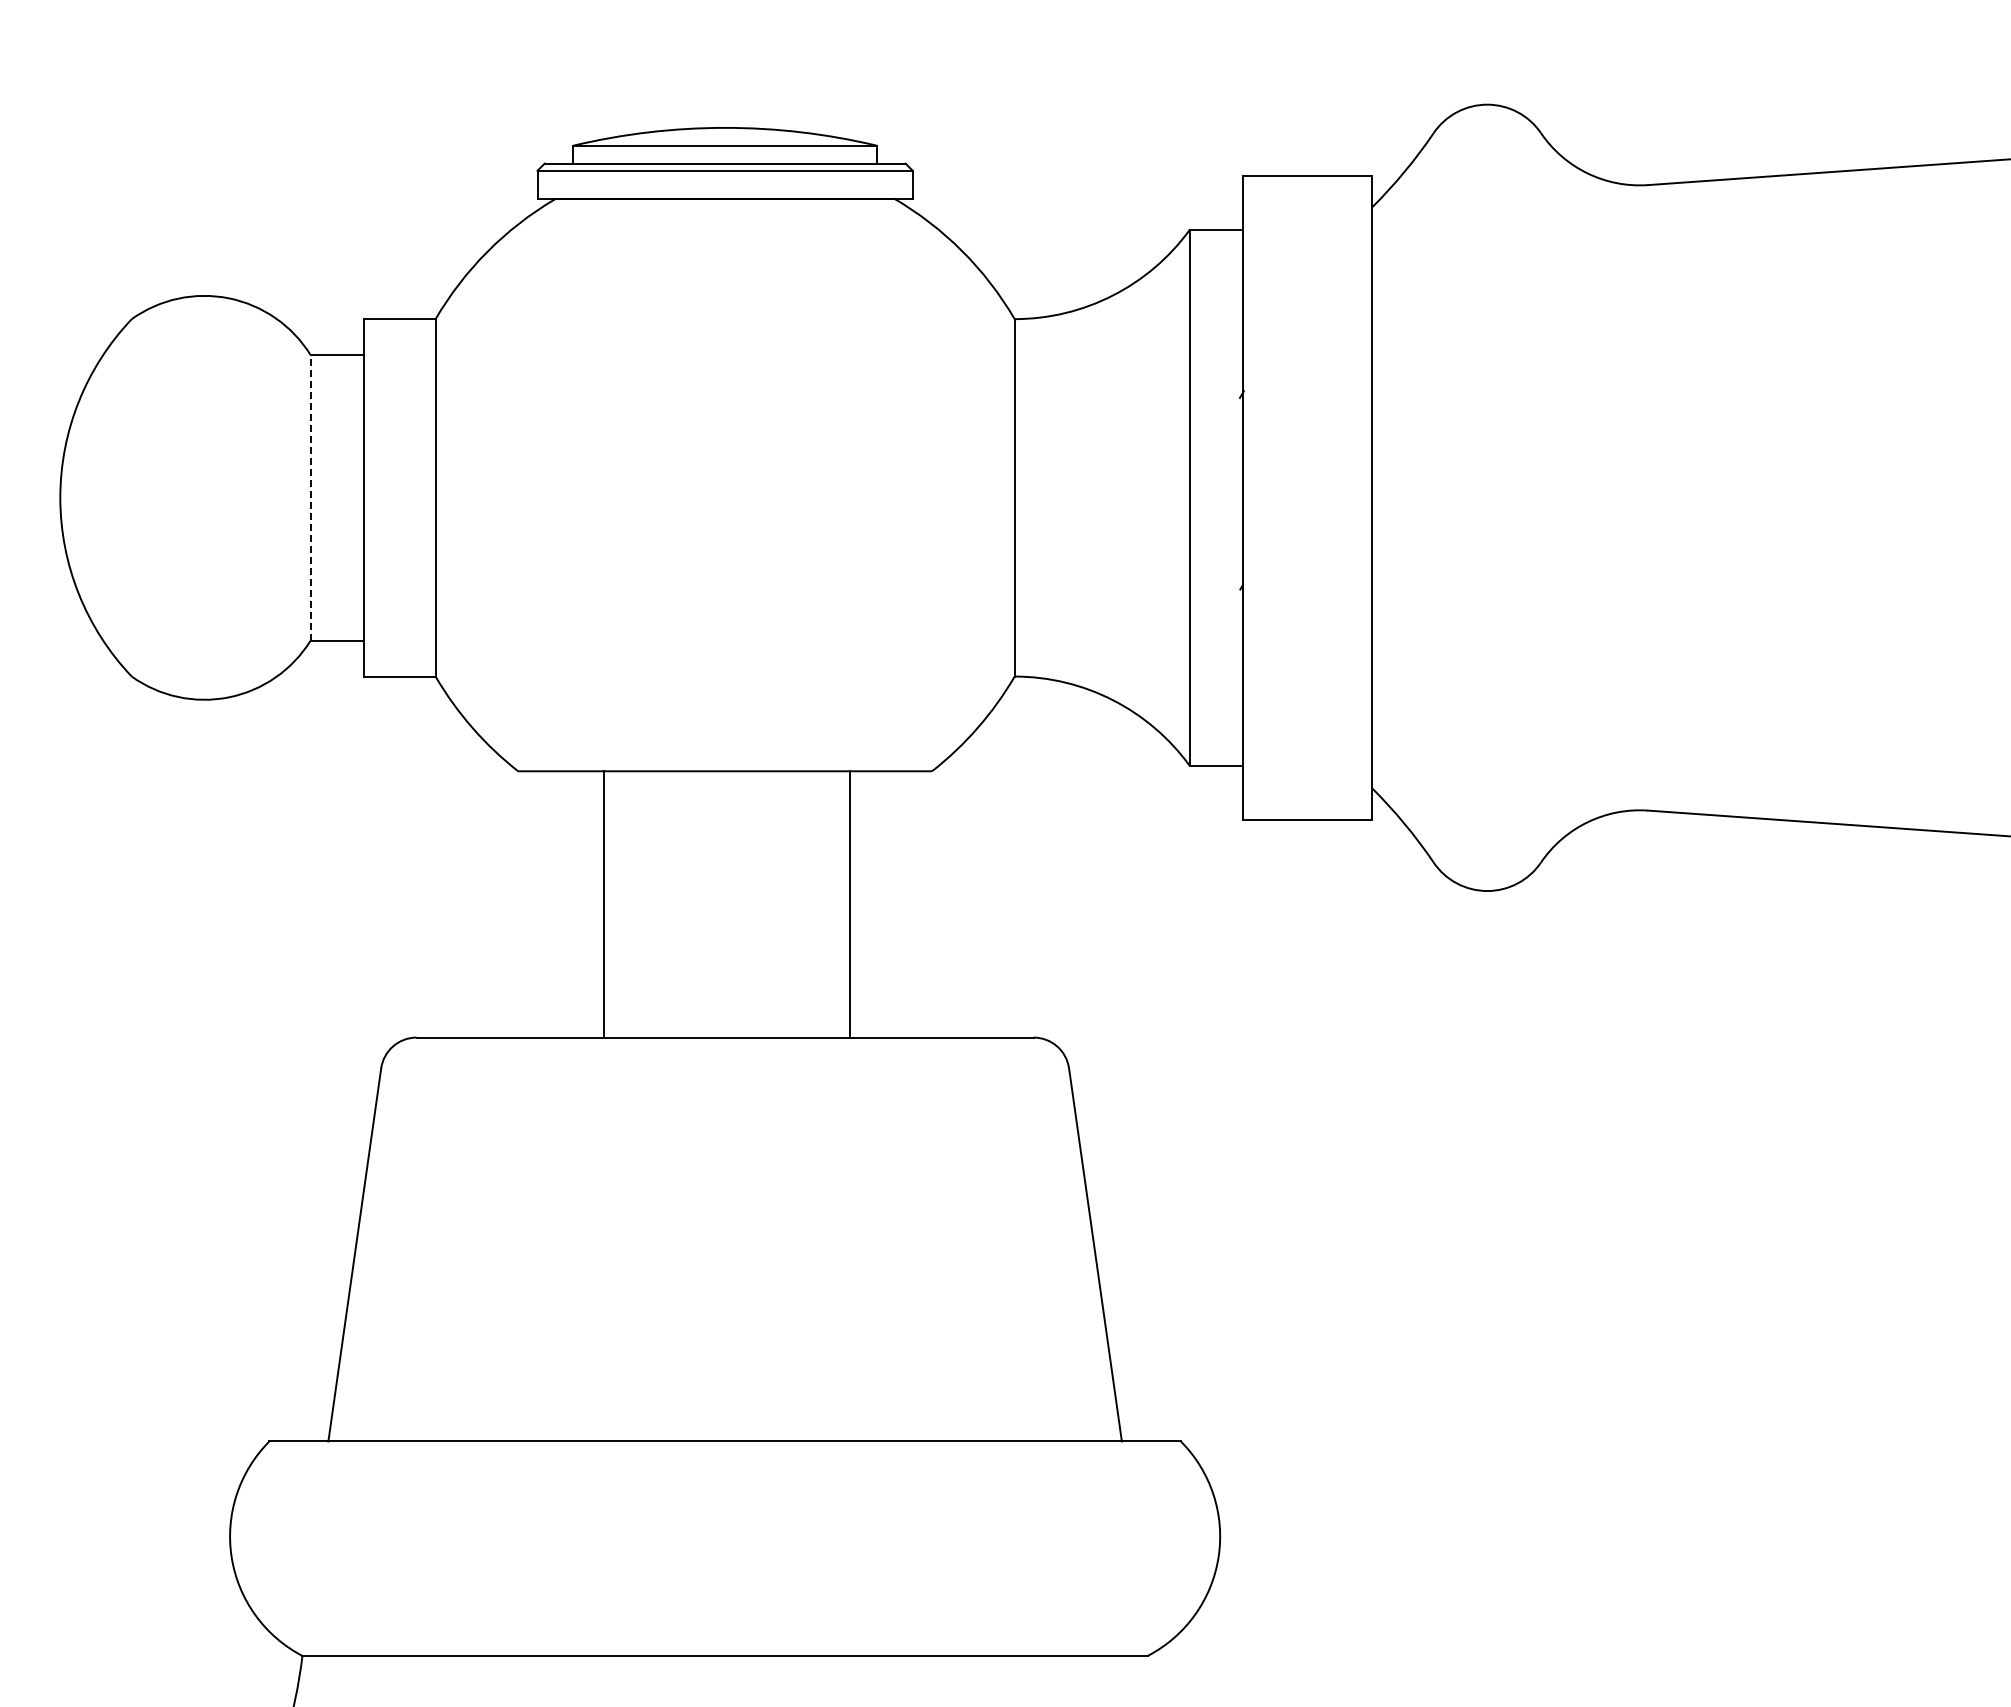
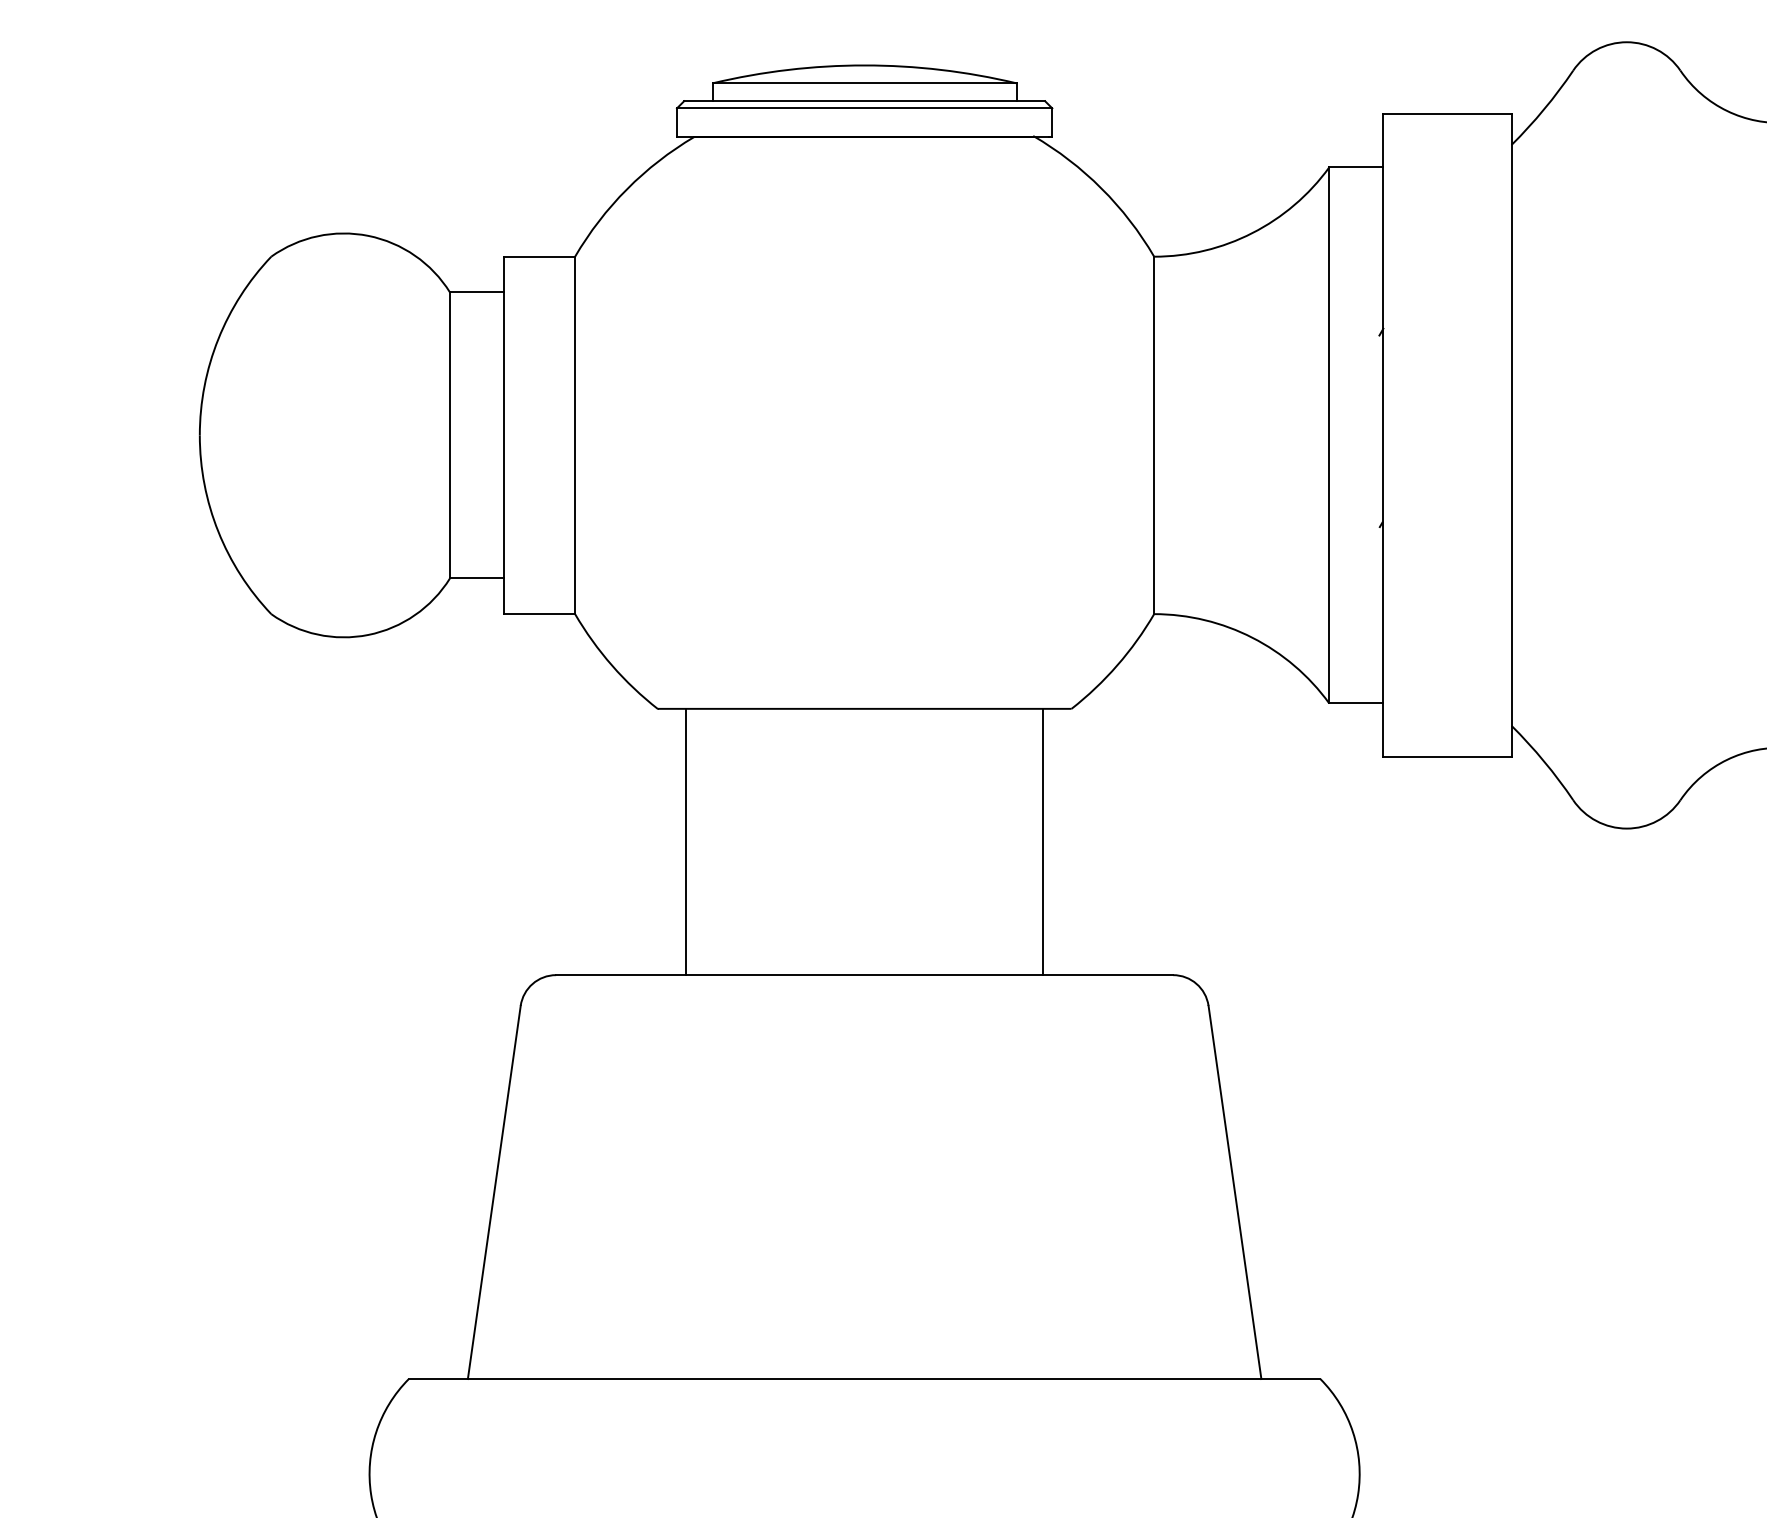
line: (310, 497) -> (450, 435), dashed -> solid
line: (604, 904) -> (686, 842), moved
line: (849, 904) -> (1043, 842), moved

